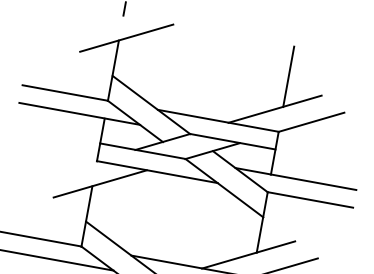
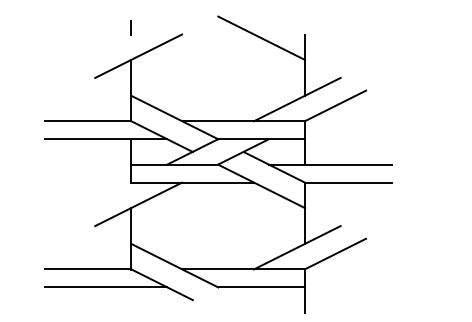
line: (250, 41) -> (261, 37), added

